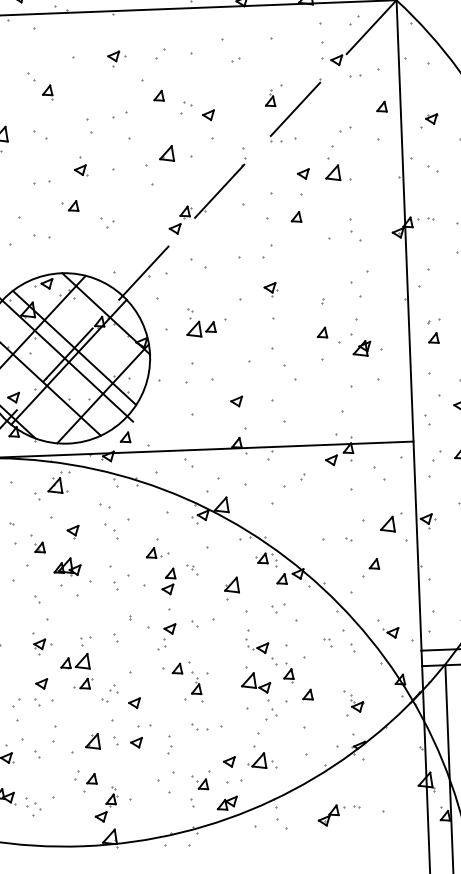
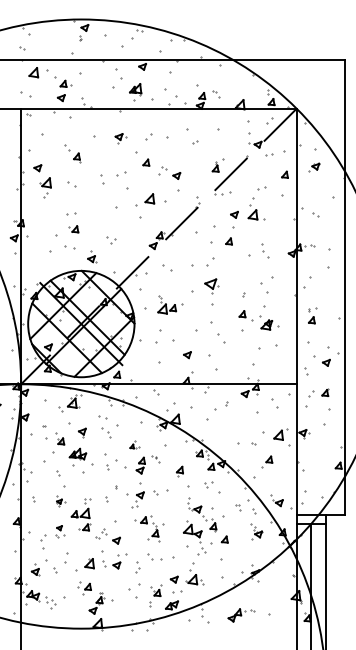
part: (429, 120) -> (314, 167), moved
part: (81, 165) -> (92, 256), moved
part: (70, 206) -> (73, 229), moved
part: (270, 290) -> (211, 286), size x1.6
part: (157, 548) -> (134, 444), size x0.6
part: (231, 588) -> (179, 471), size x0.7
part: (42, 643) -> (60, 501), size x0.7
part: (44, 691) -> (60, 531), size x0.7
part: (354, 702) -> (256, 531), moved
part: (207, 727) -> (161, 557), size x1.4

